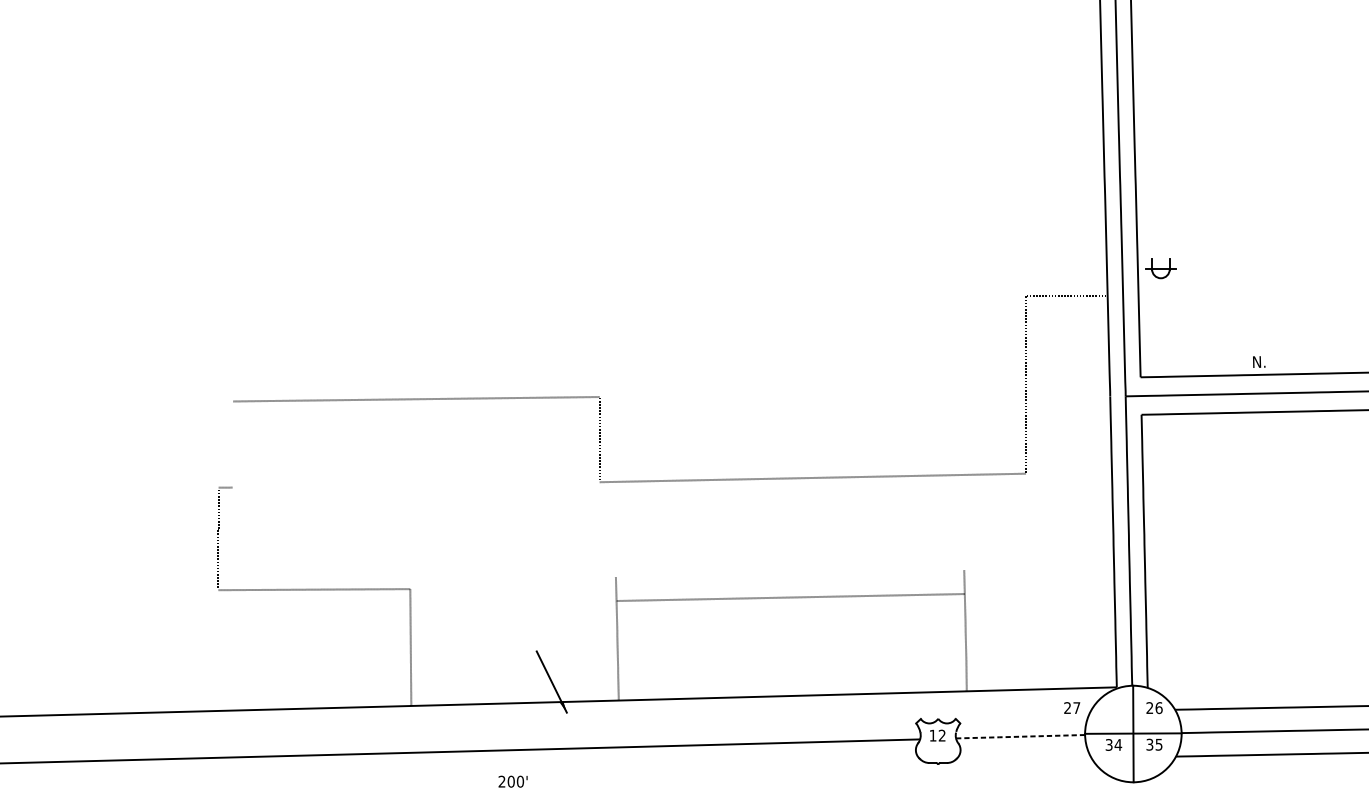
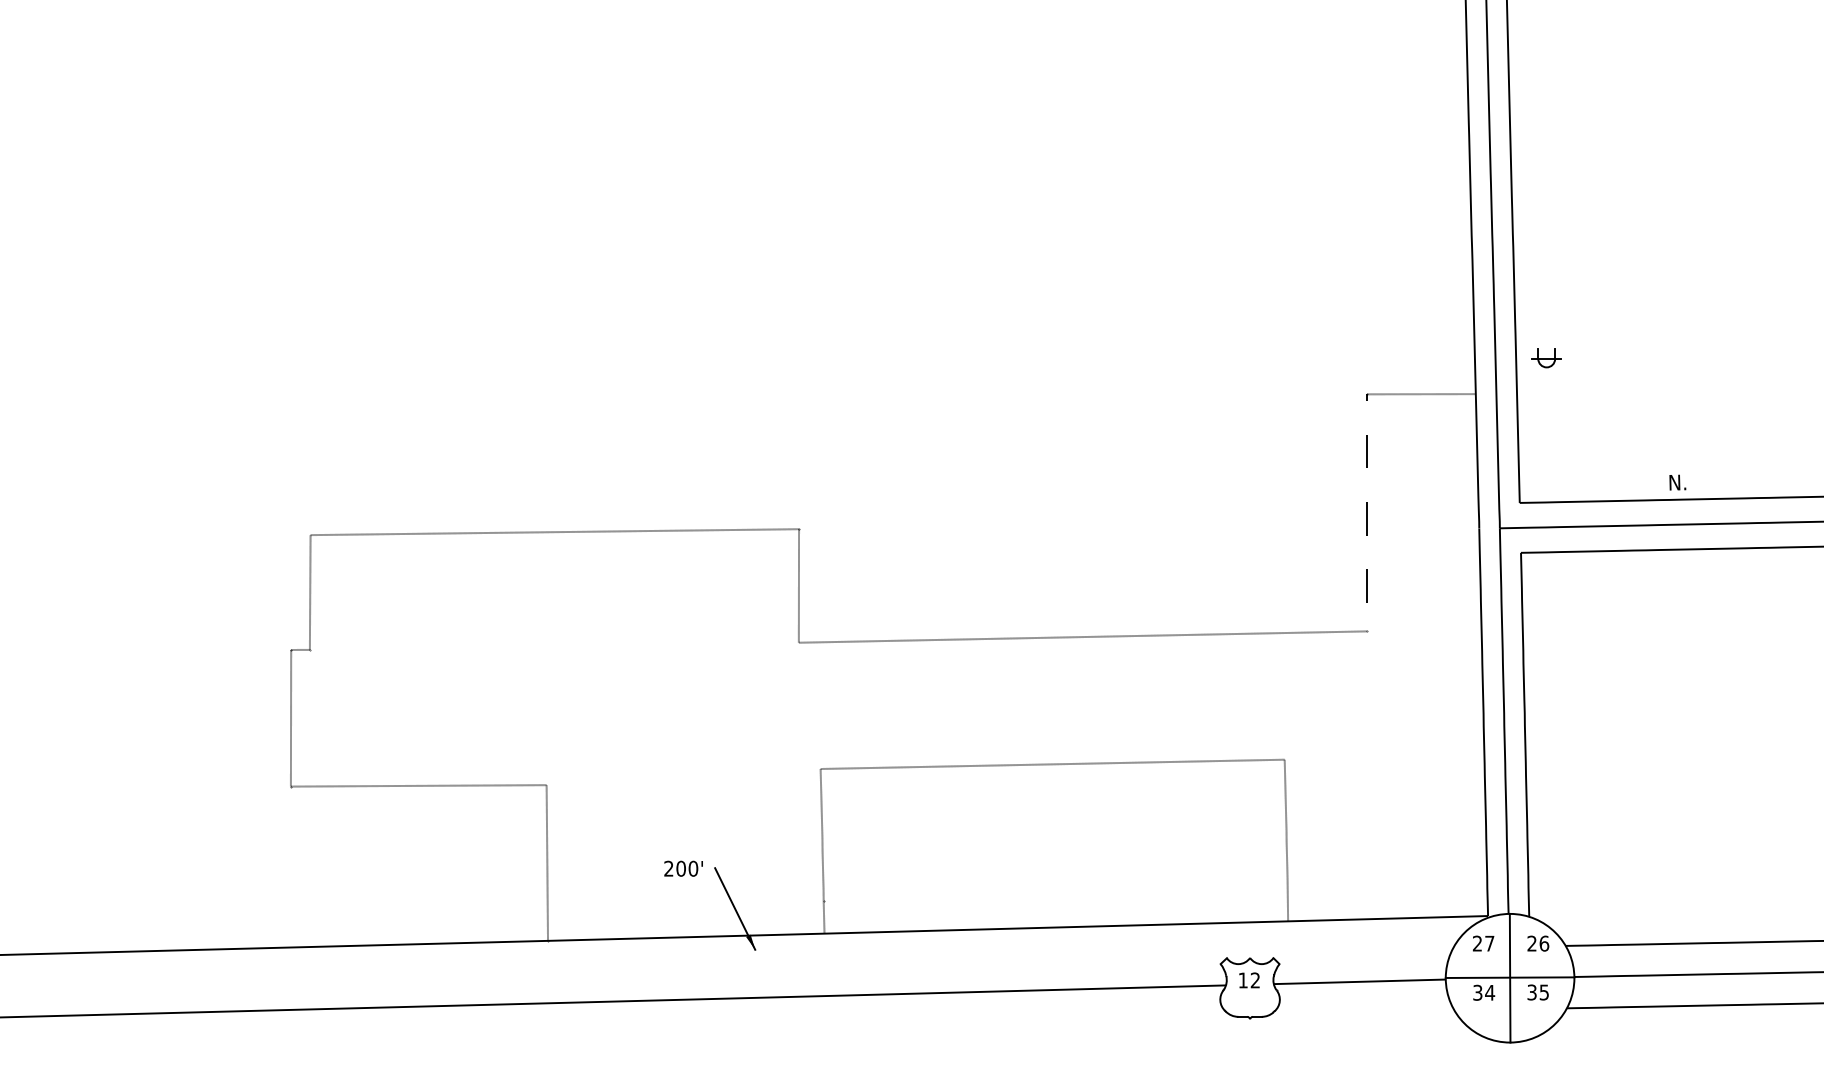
part: (1160, 268) -> (1546, 358), size x0.71
line: (232, 444) -> (309, 592), added
line: (790, 597) -> (1052, 764), moved
text: (1072, 707) -> (1483, 943), moved
line: (1020, 736) -> (1359, 981), dashed -> solid
text: (513, 781) -> (683, 868), moved

